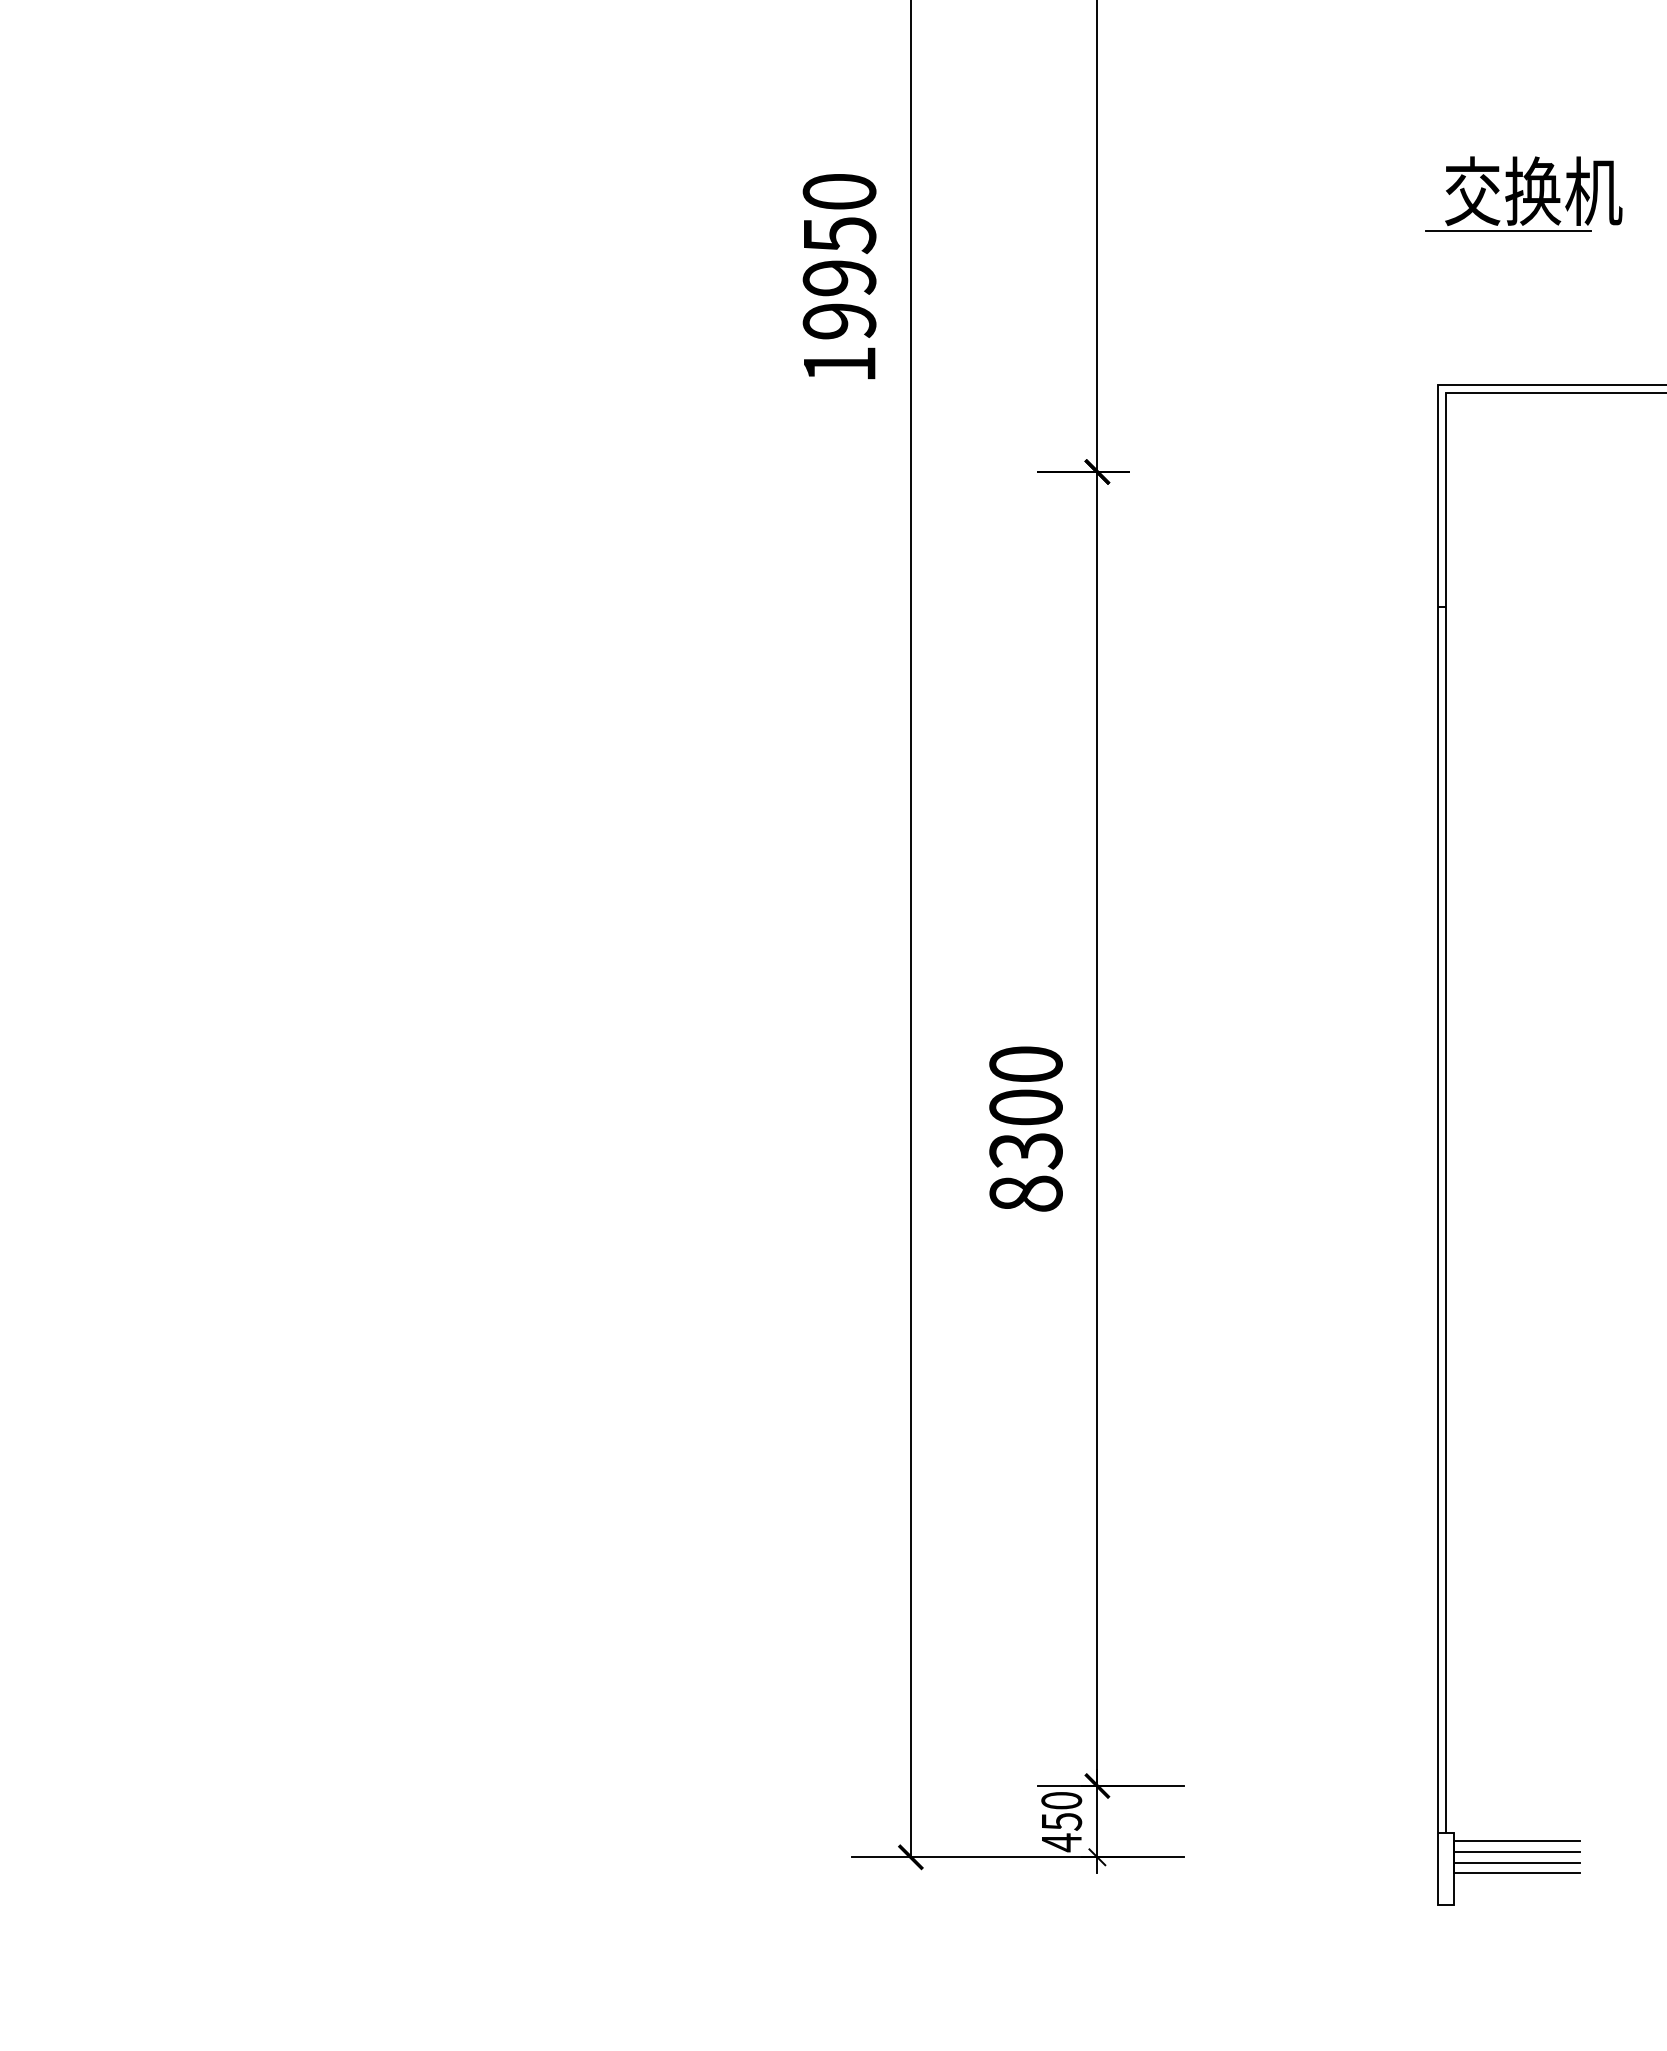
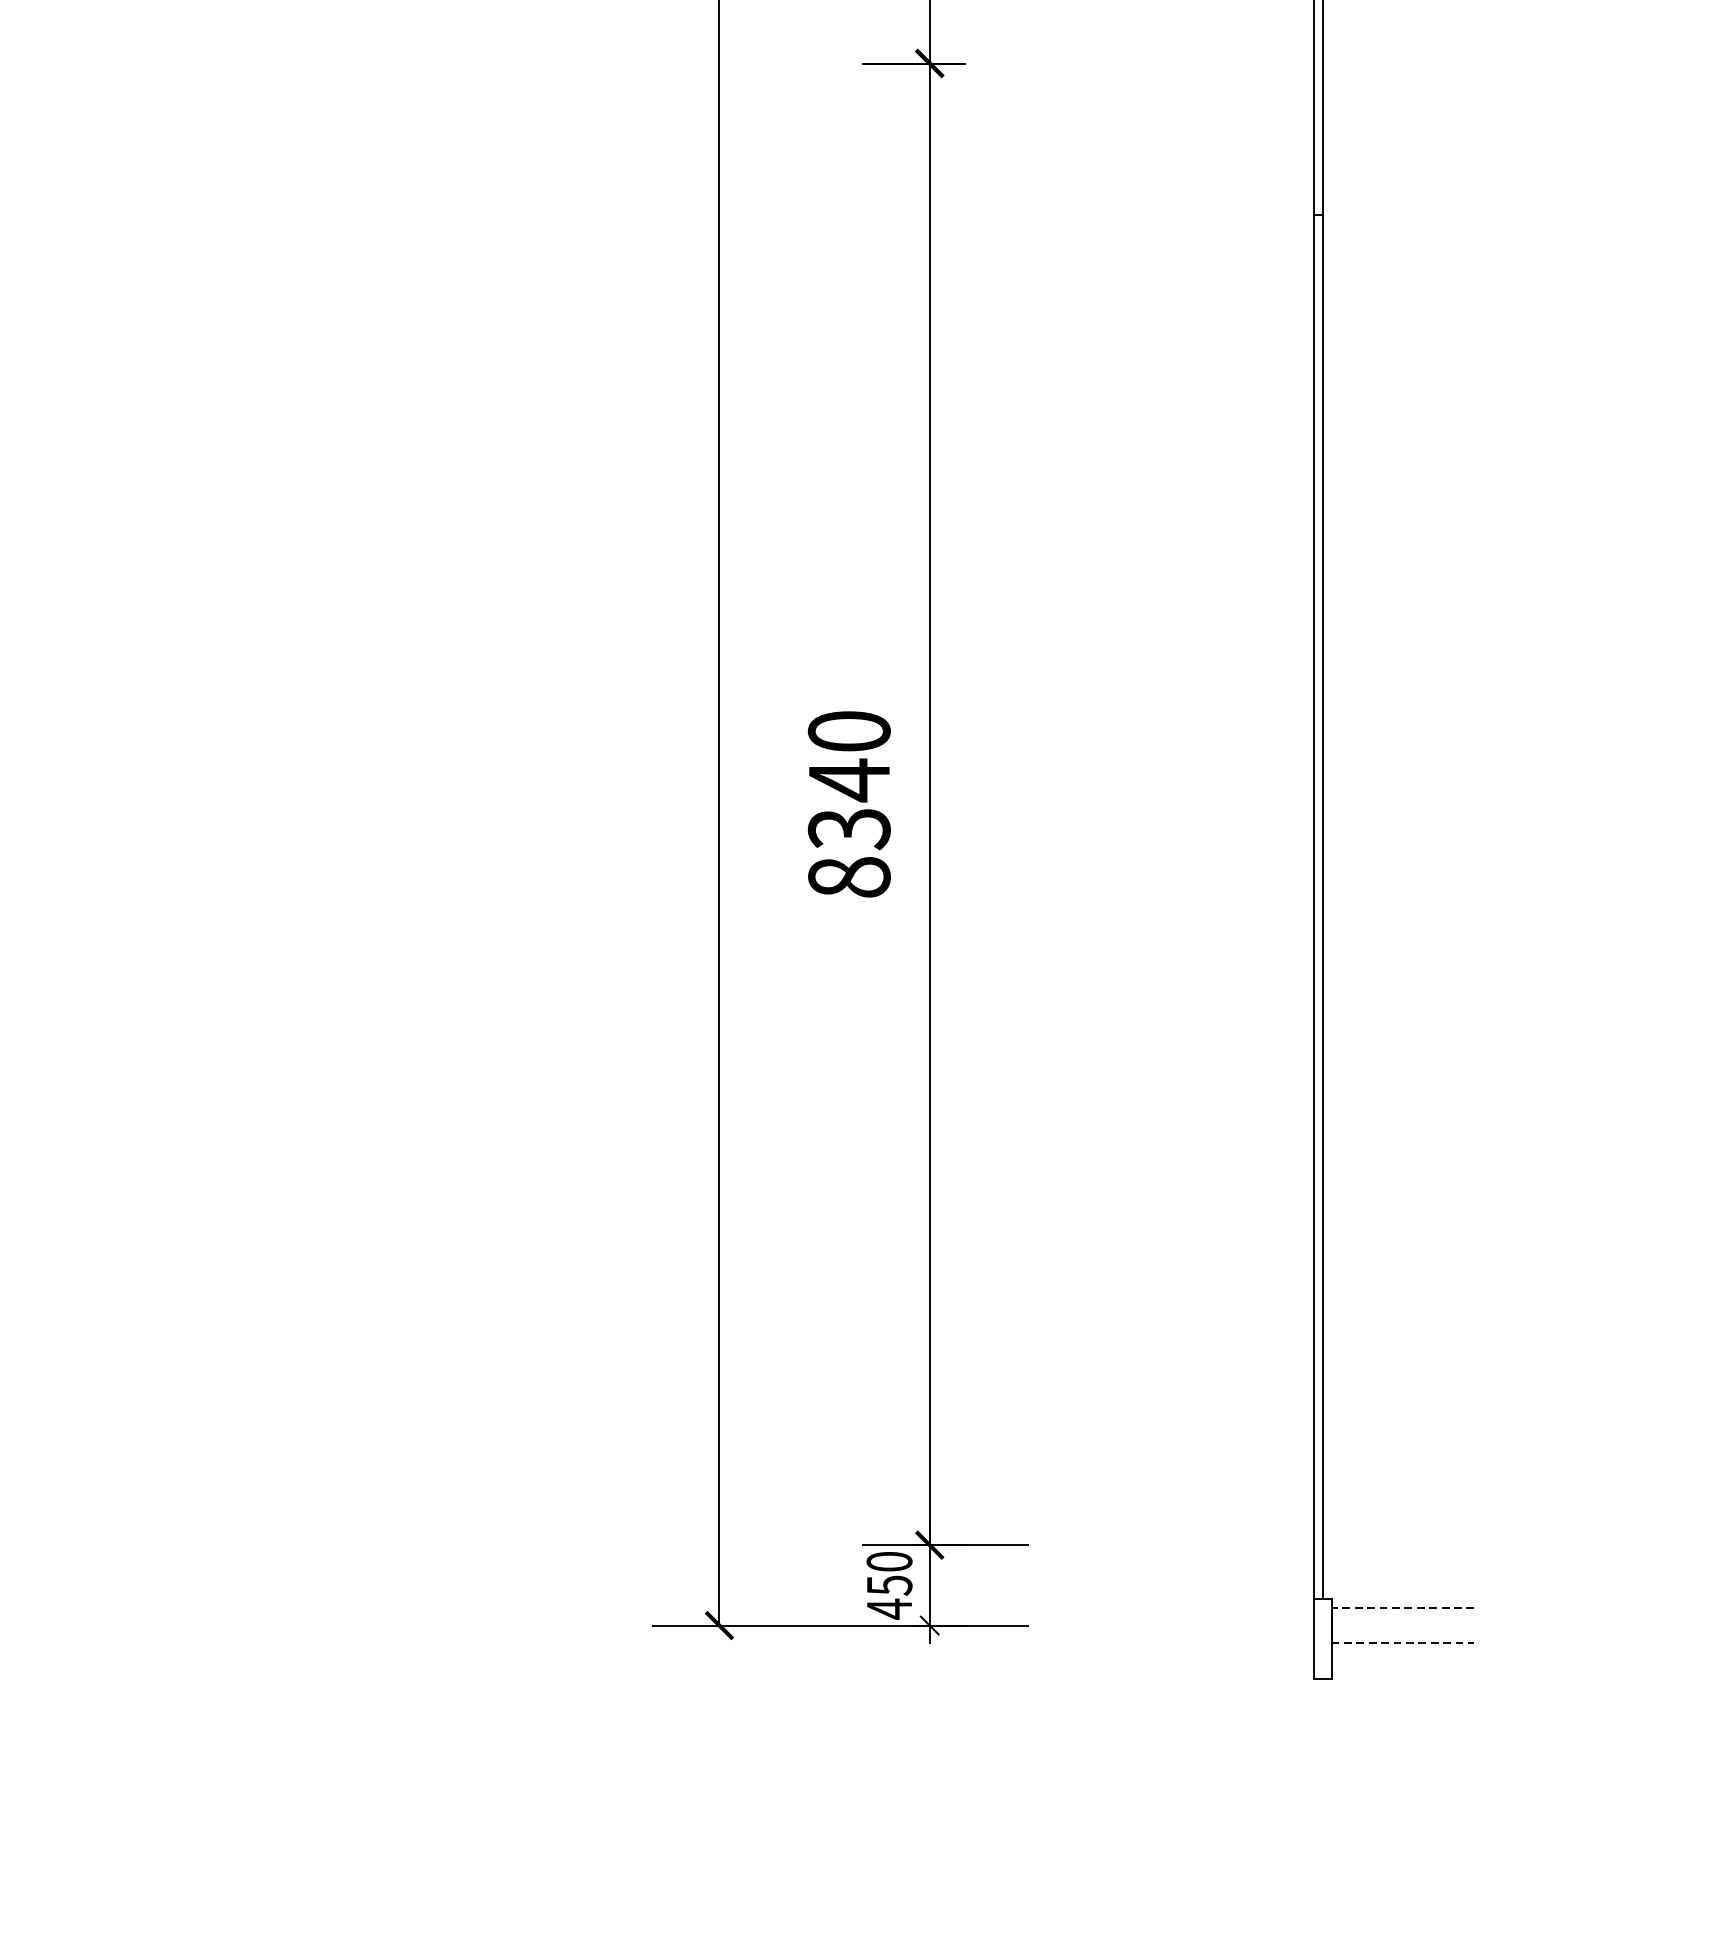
text: (1025, 1107) -> (848, 780), 8300 -> 8340
line: (1516, 1841) -> (1402, 1607), solid -> dashed
line: (1516, 1851) -> (1402, 1619), removed
line: (1516, 1862) -> (1402, 1631), removed
line: (1517, 1873) -> (1403, 1643), solid -> dashed

